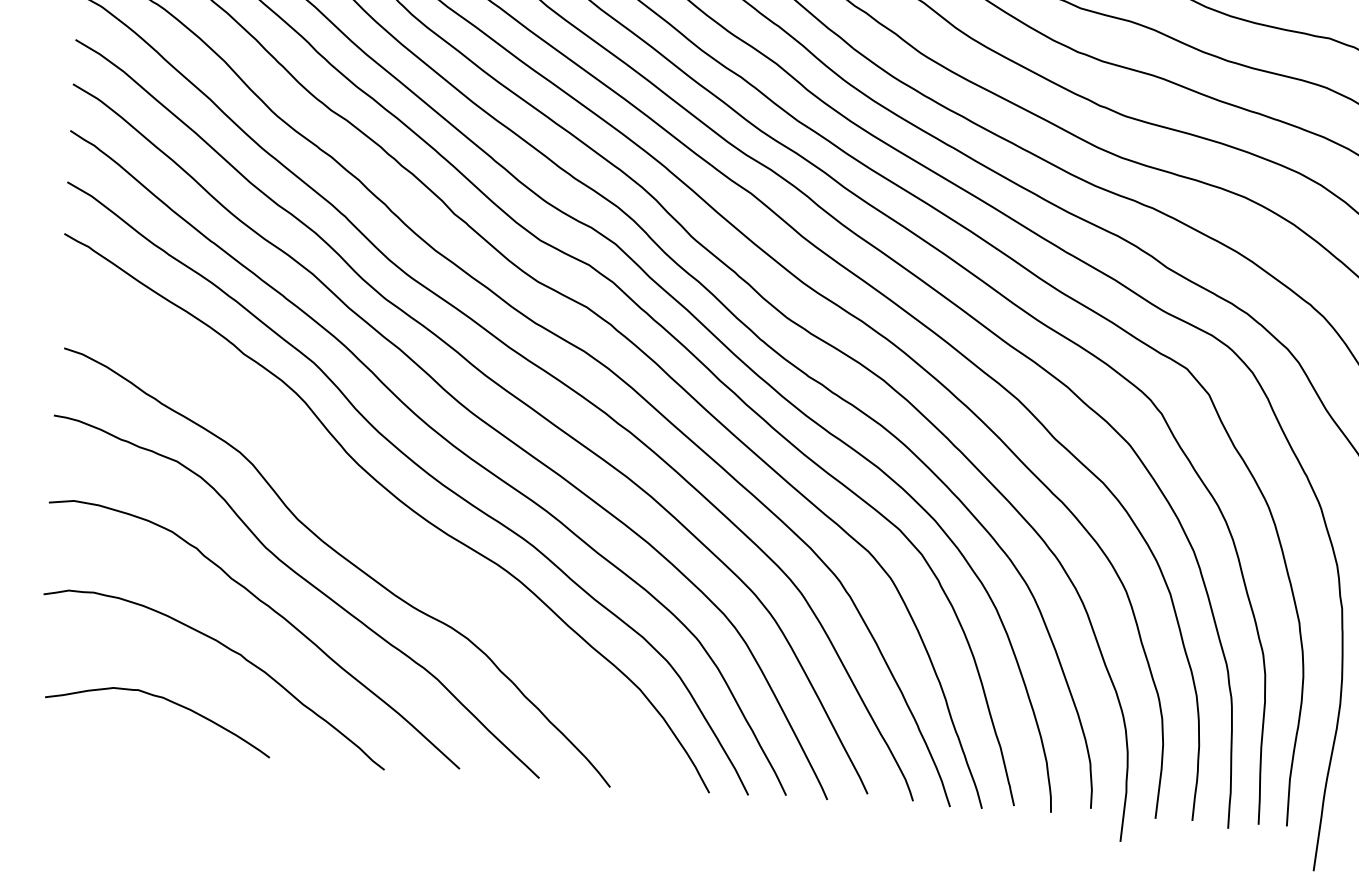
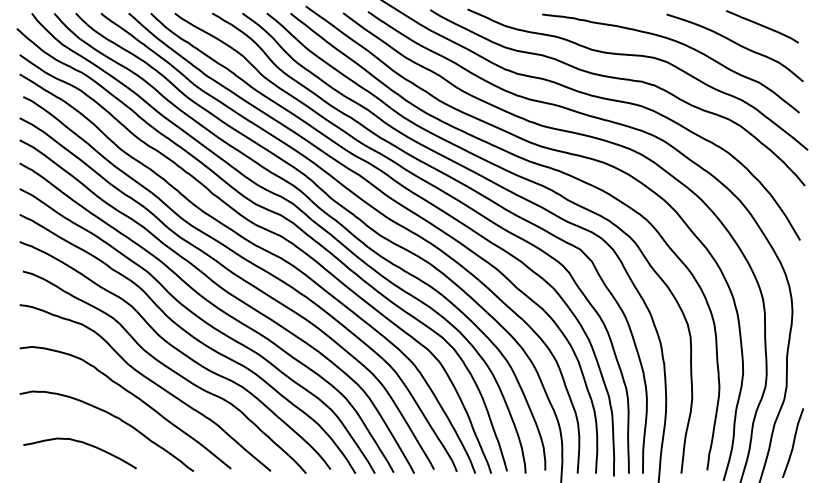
curve: (367, 527) -> (178, 351), added

